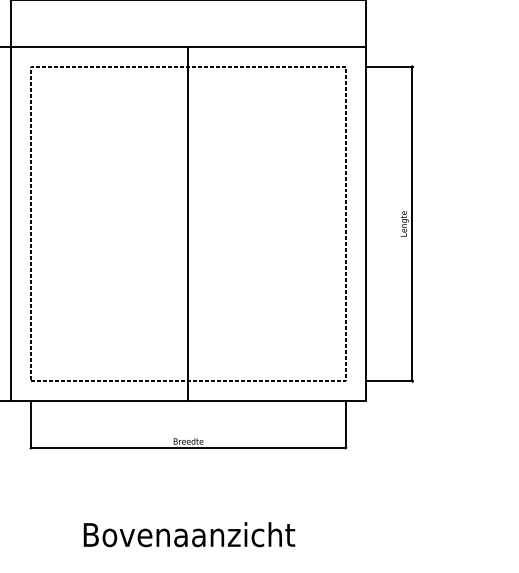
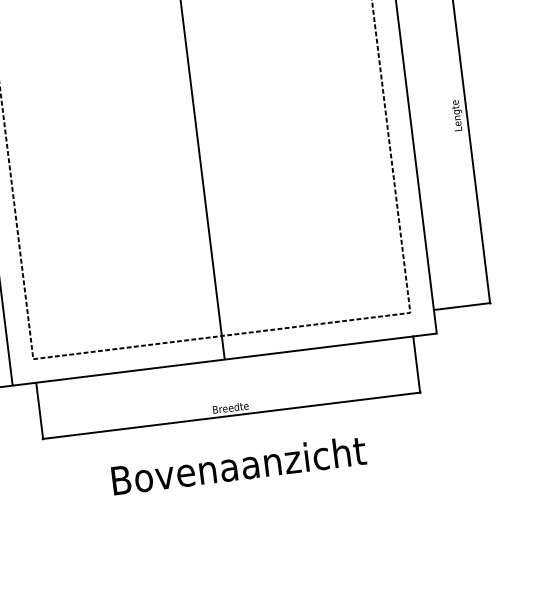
text: (189, 534) -> (239, 465), moved

